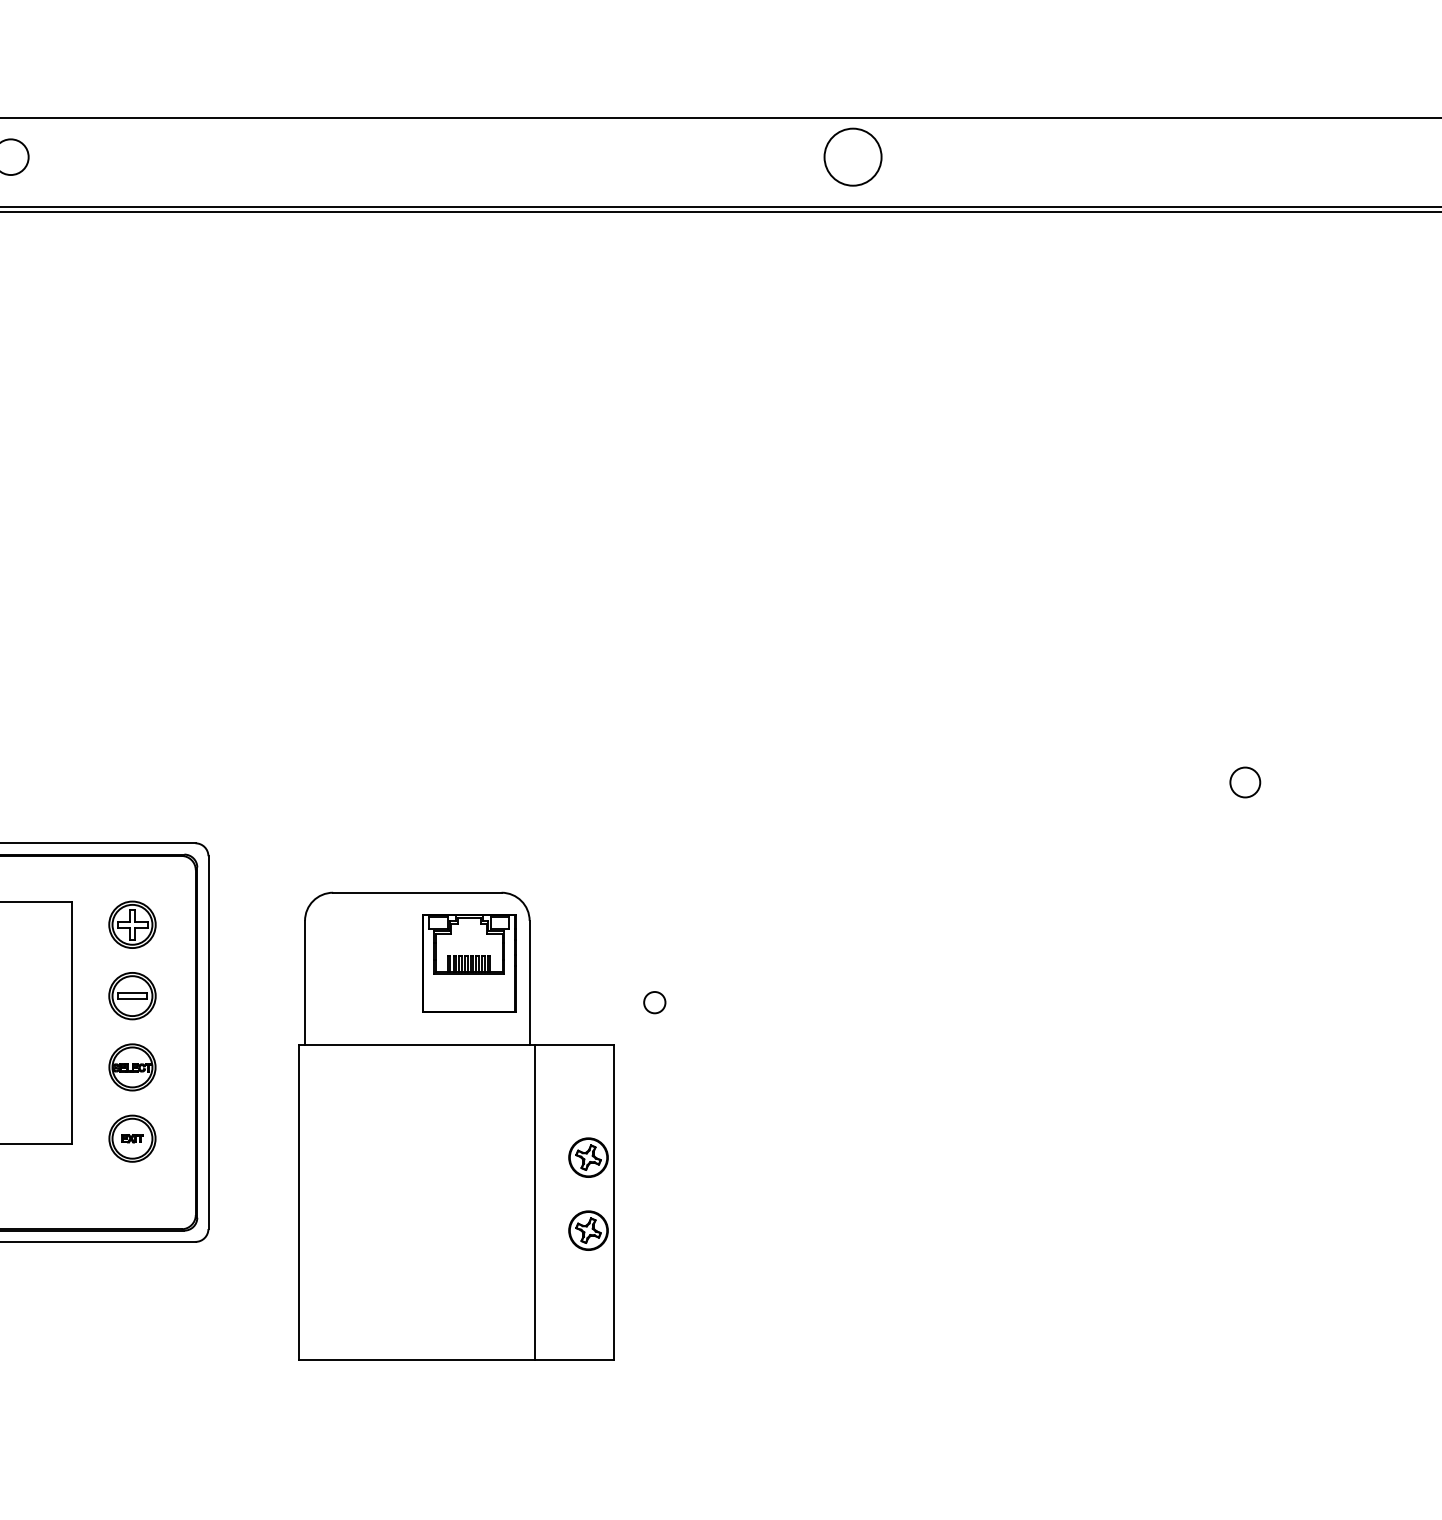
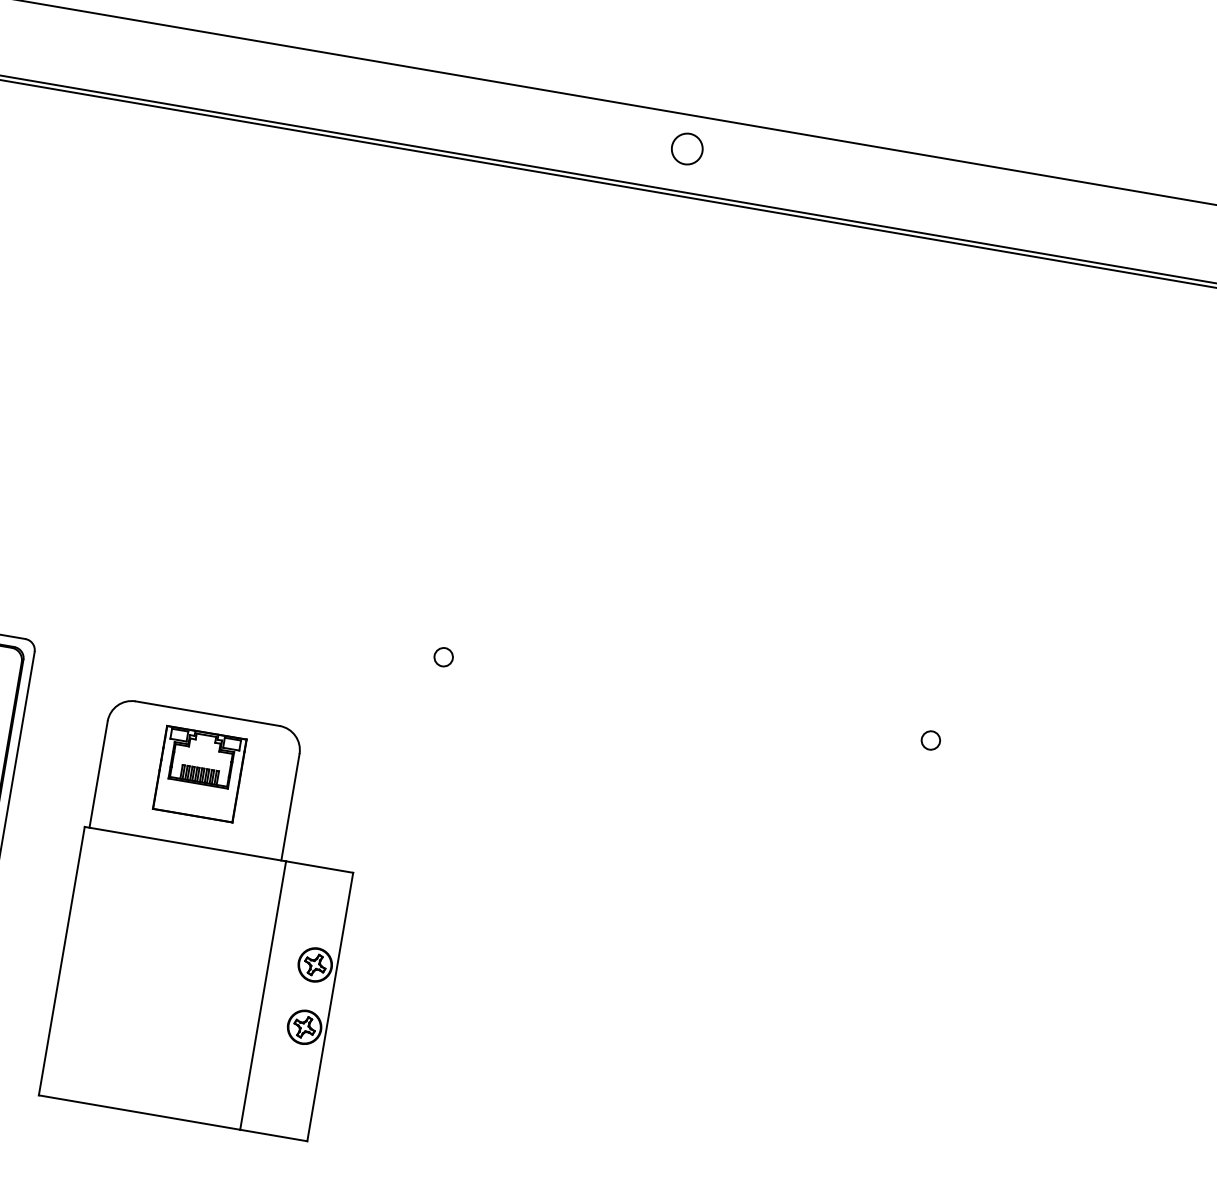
circle: (852, 157) -> (686, 149), size x0.62
circle: (1244, 782) -> (930, 740), size x0.71
part: (469, 963) -> (200, 774), moved
circle: (654, 1002) -> (443, 657), moved

